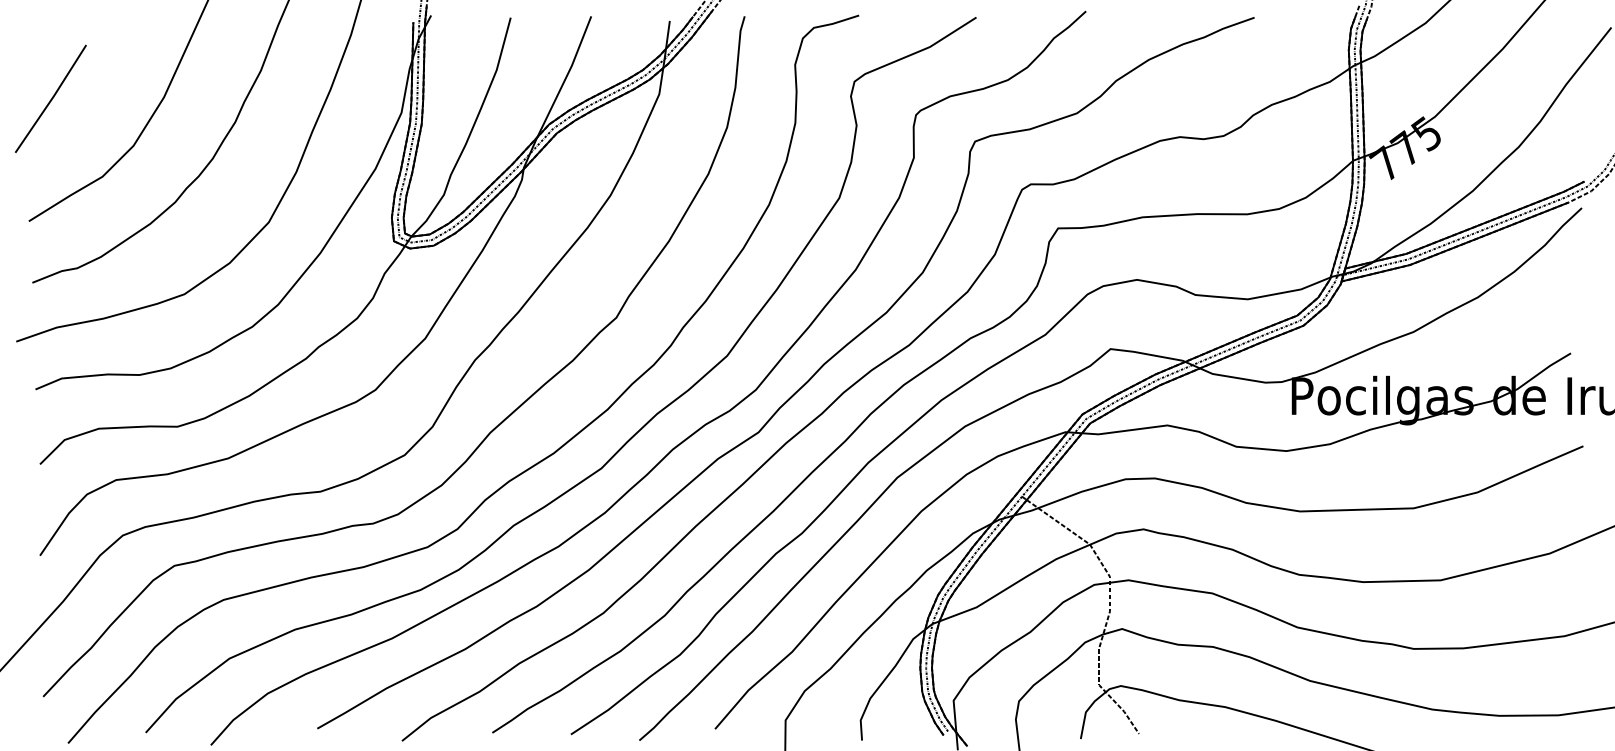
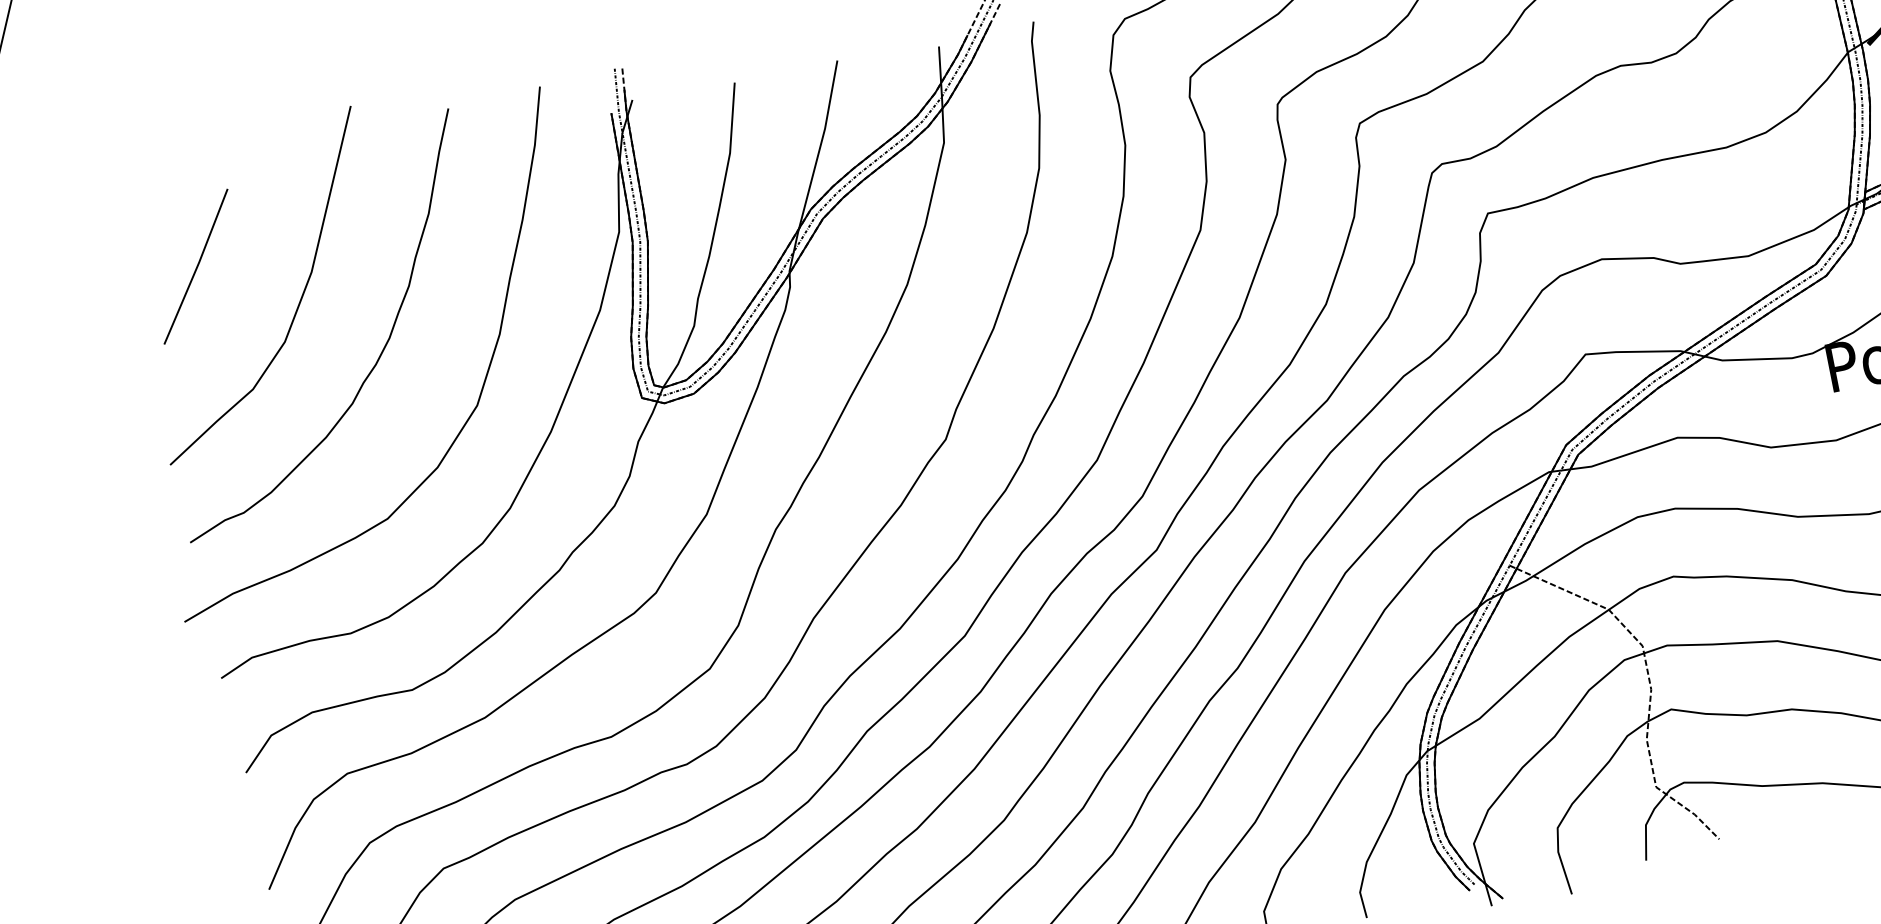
part: (50, 98) -> (195, 266), moved

